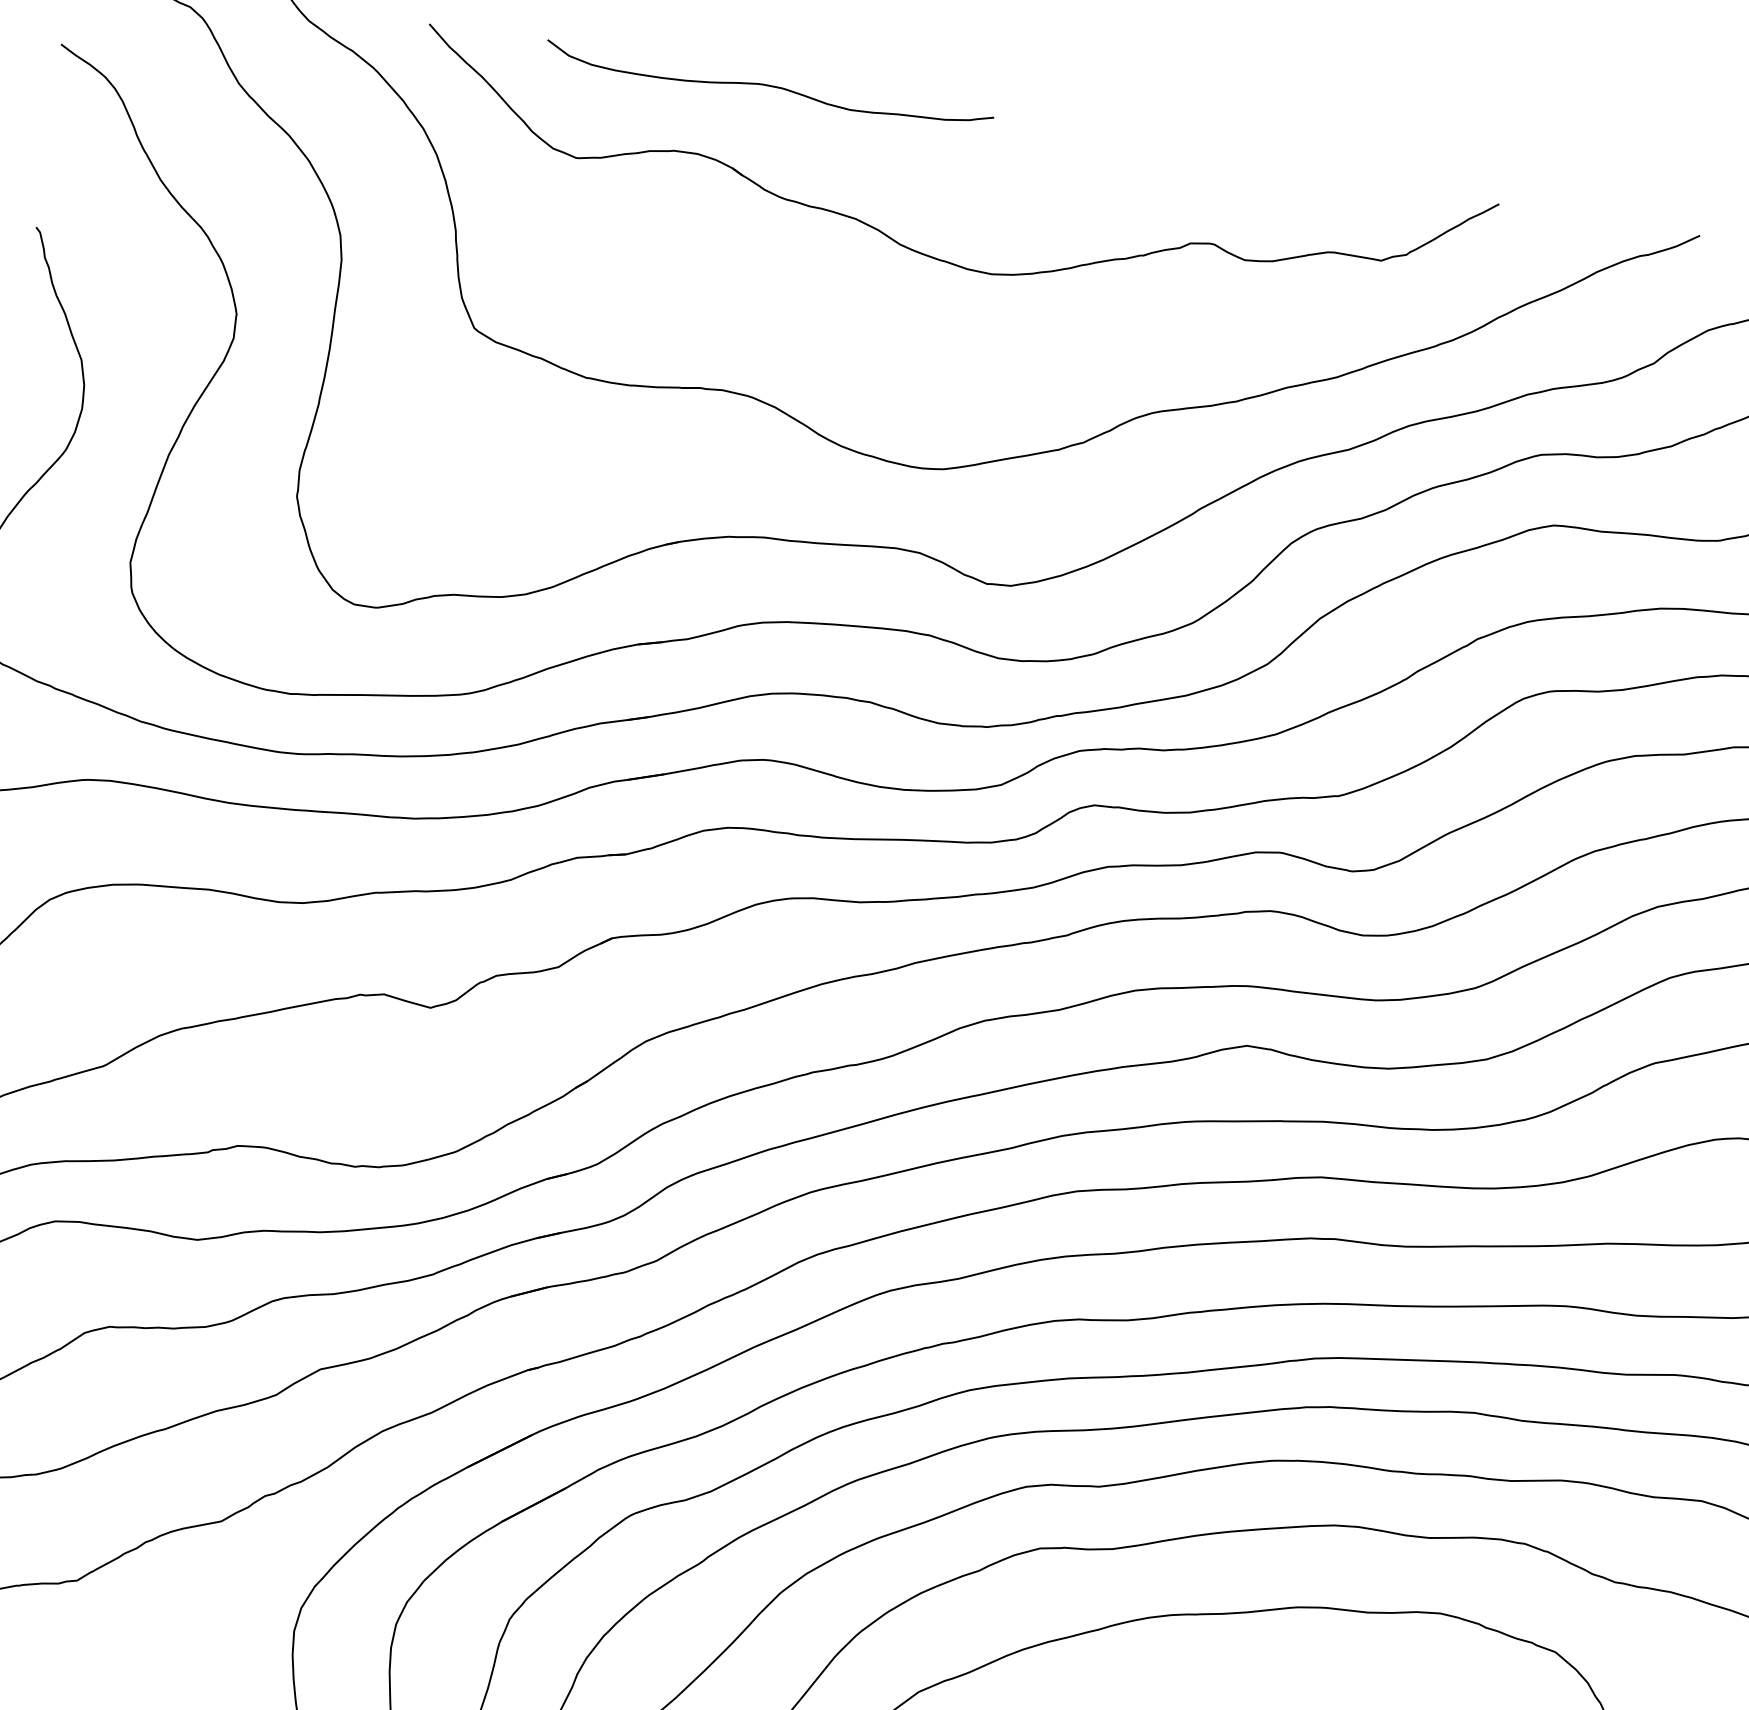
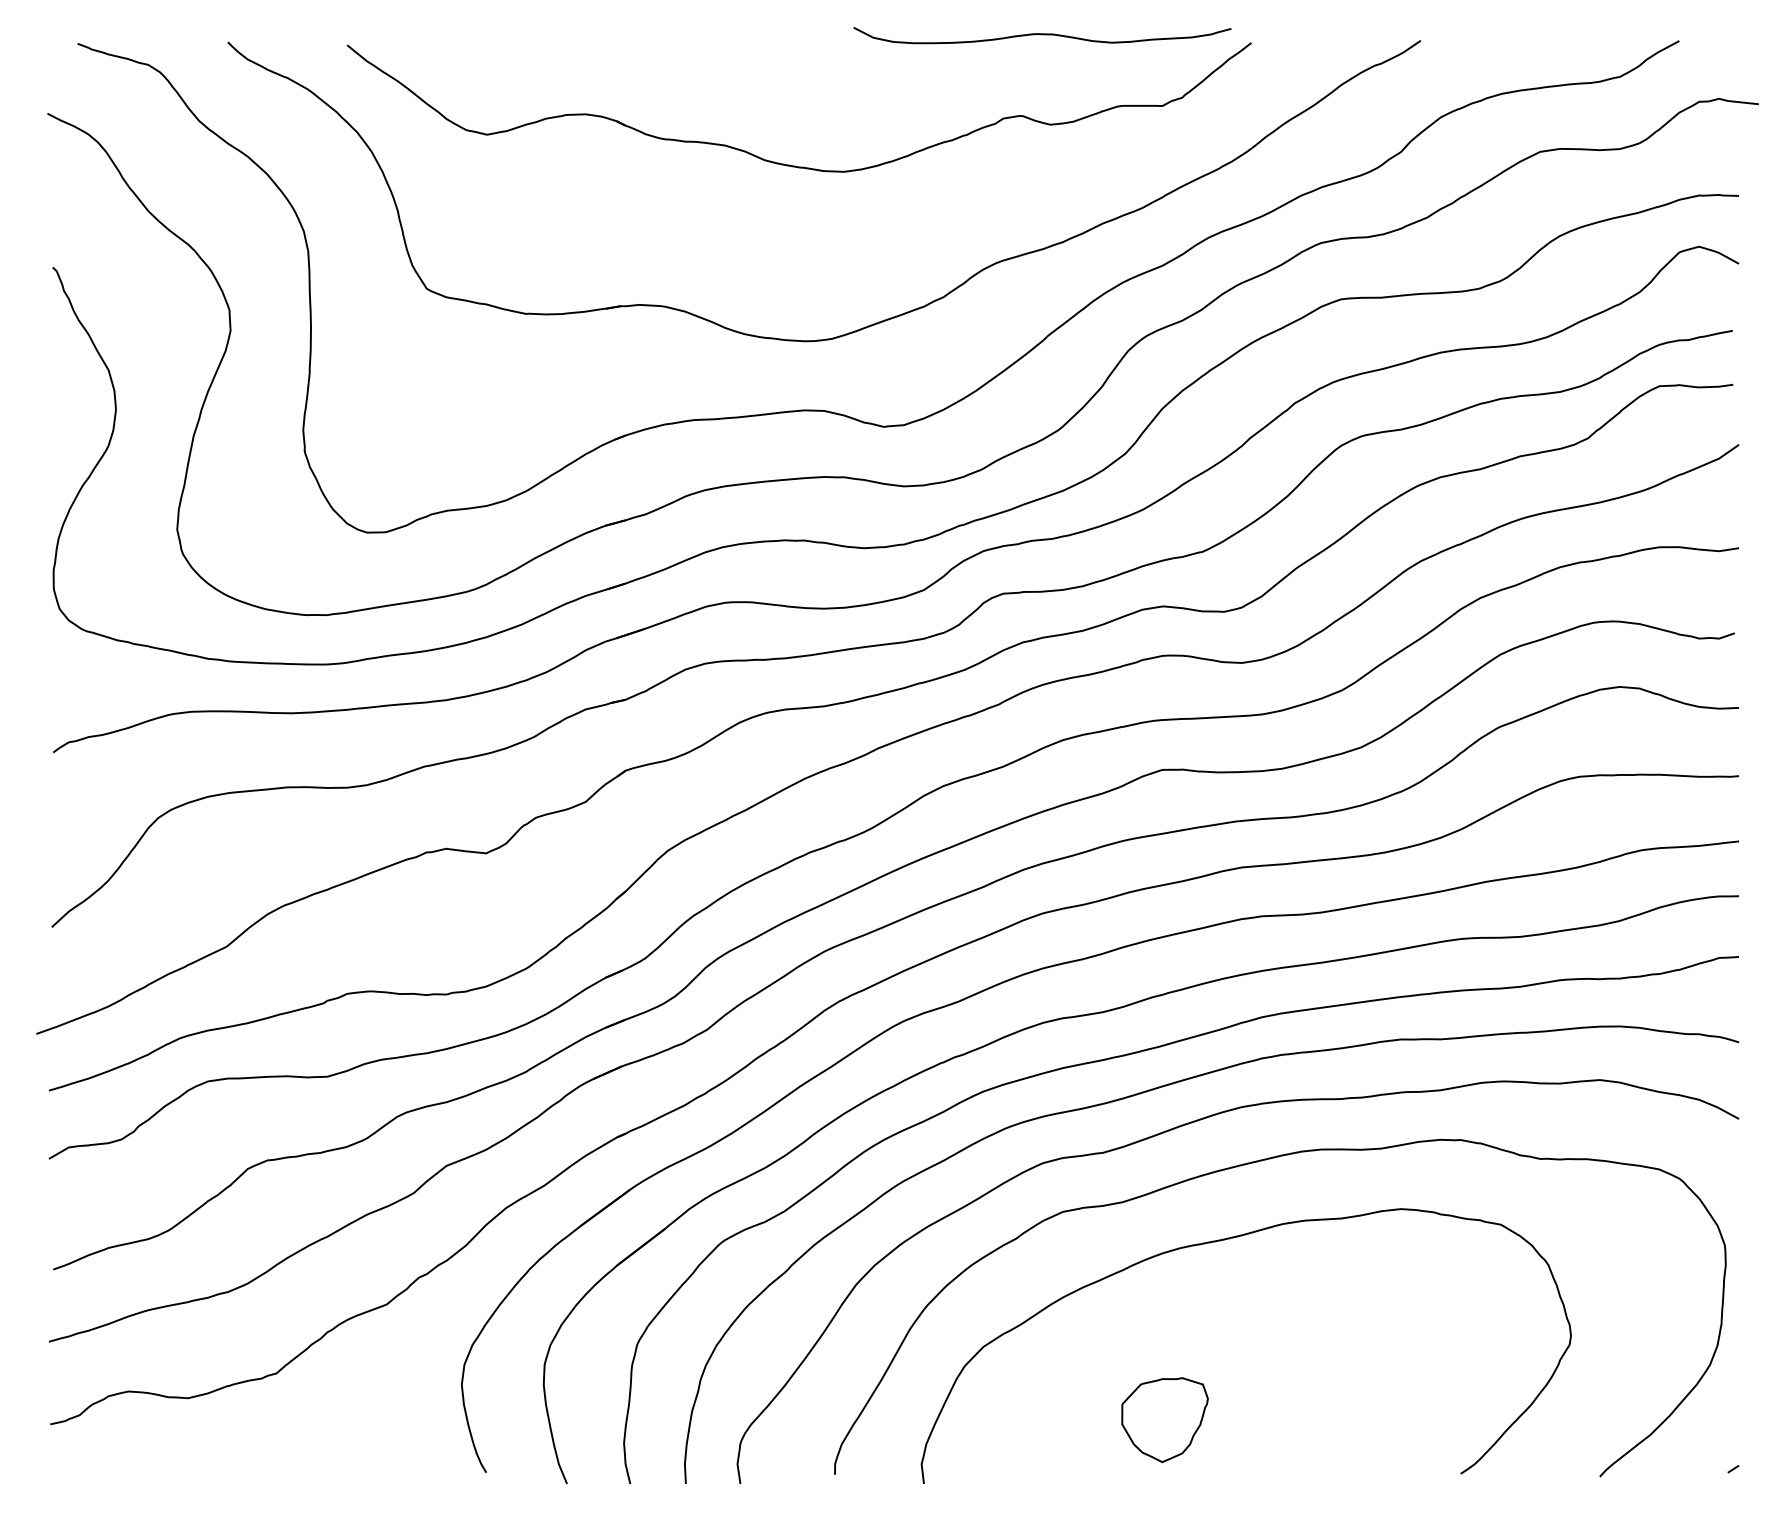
curve: (769, 87) -> (1042, 35), moved

